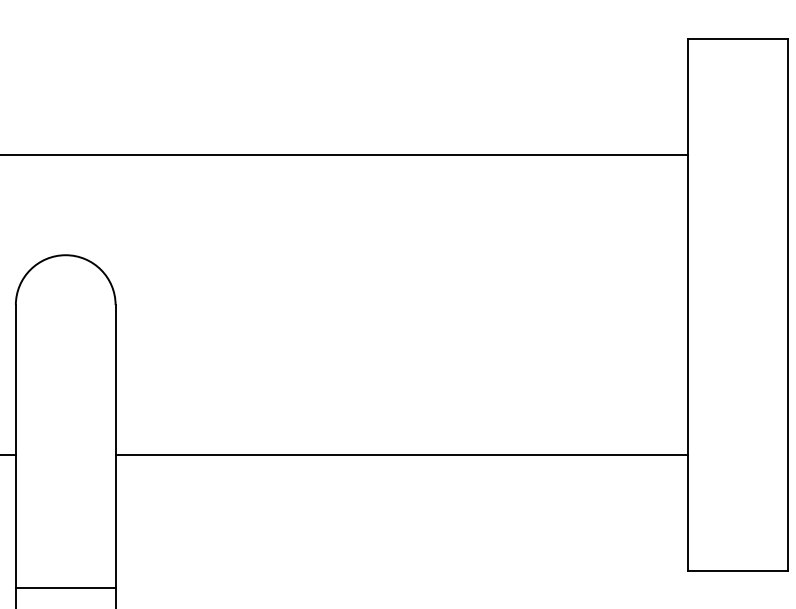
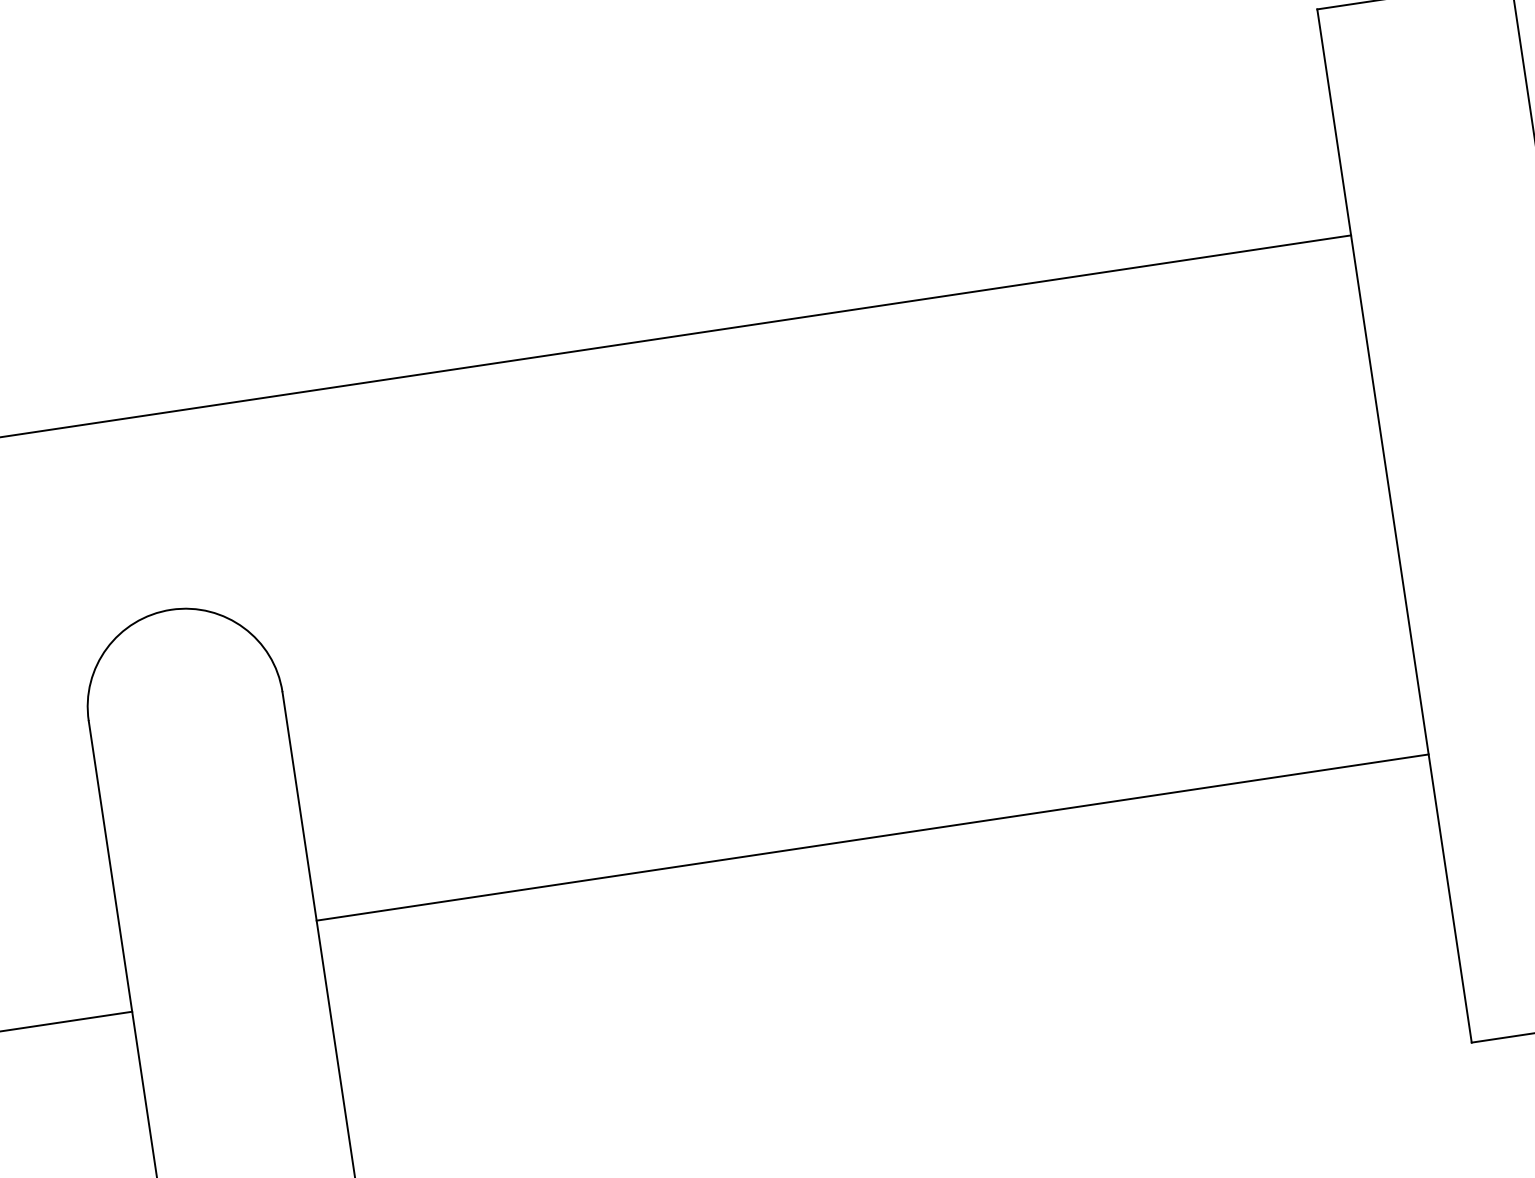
line: (401, 454) -> (871, 837), moved

